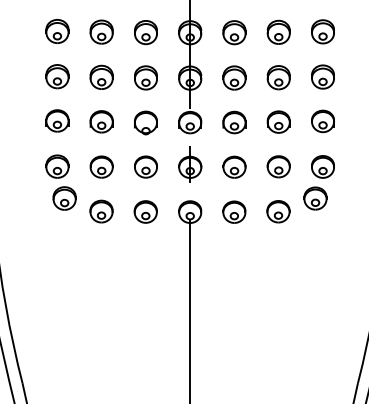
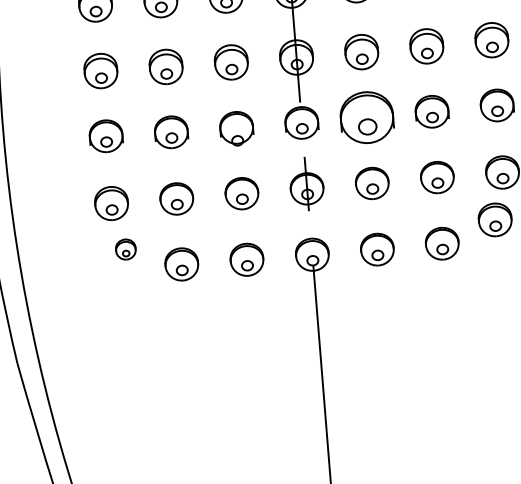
part: (234, 122) -> (366, 117), size x1.6
part: (64, 198) -> (125, 249), size x0.6

